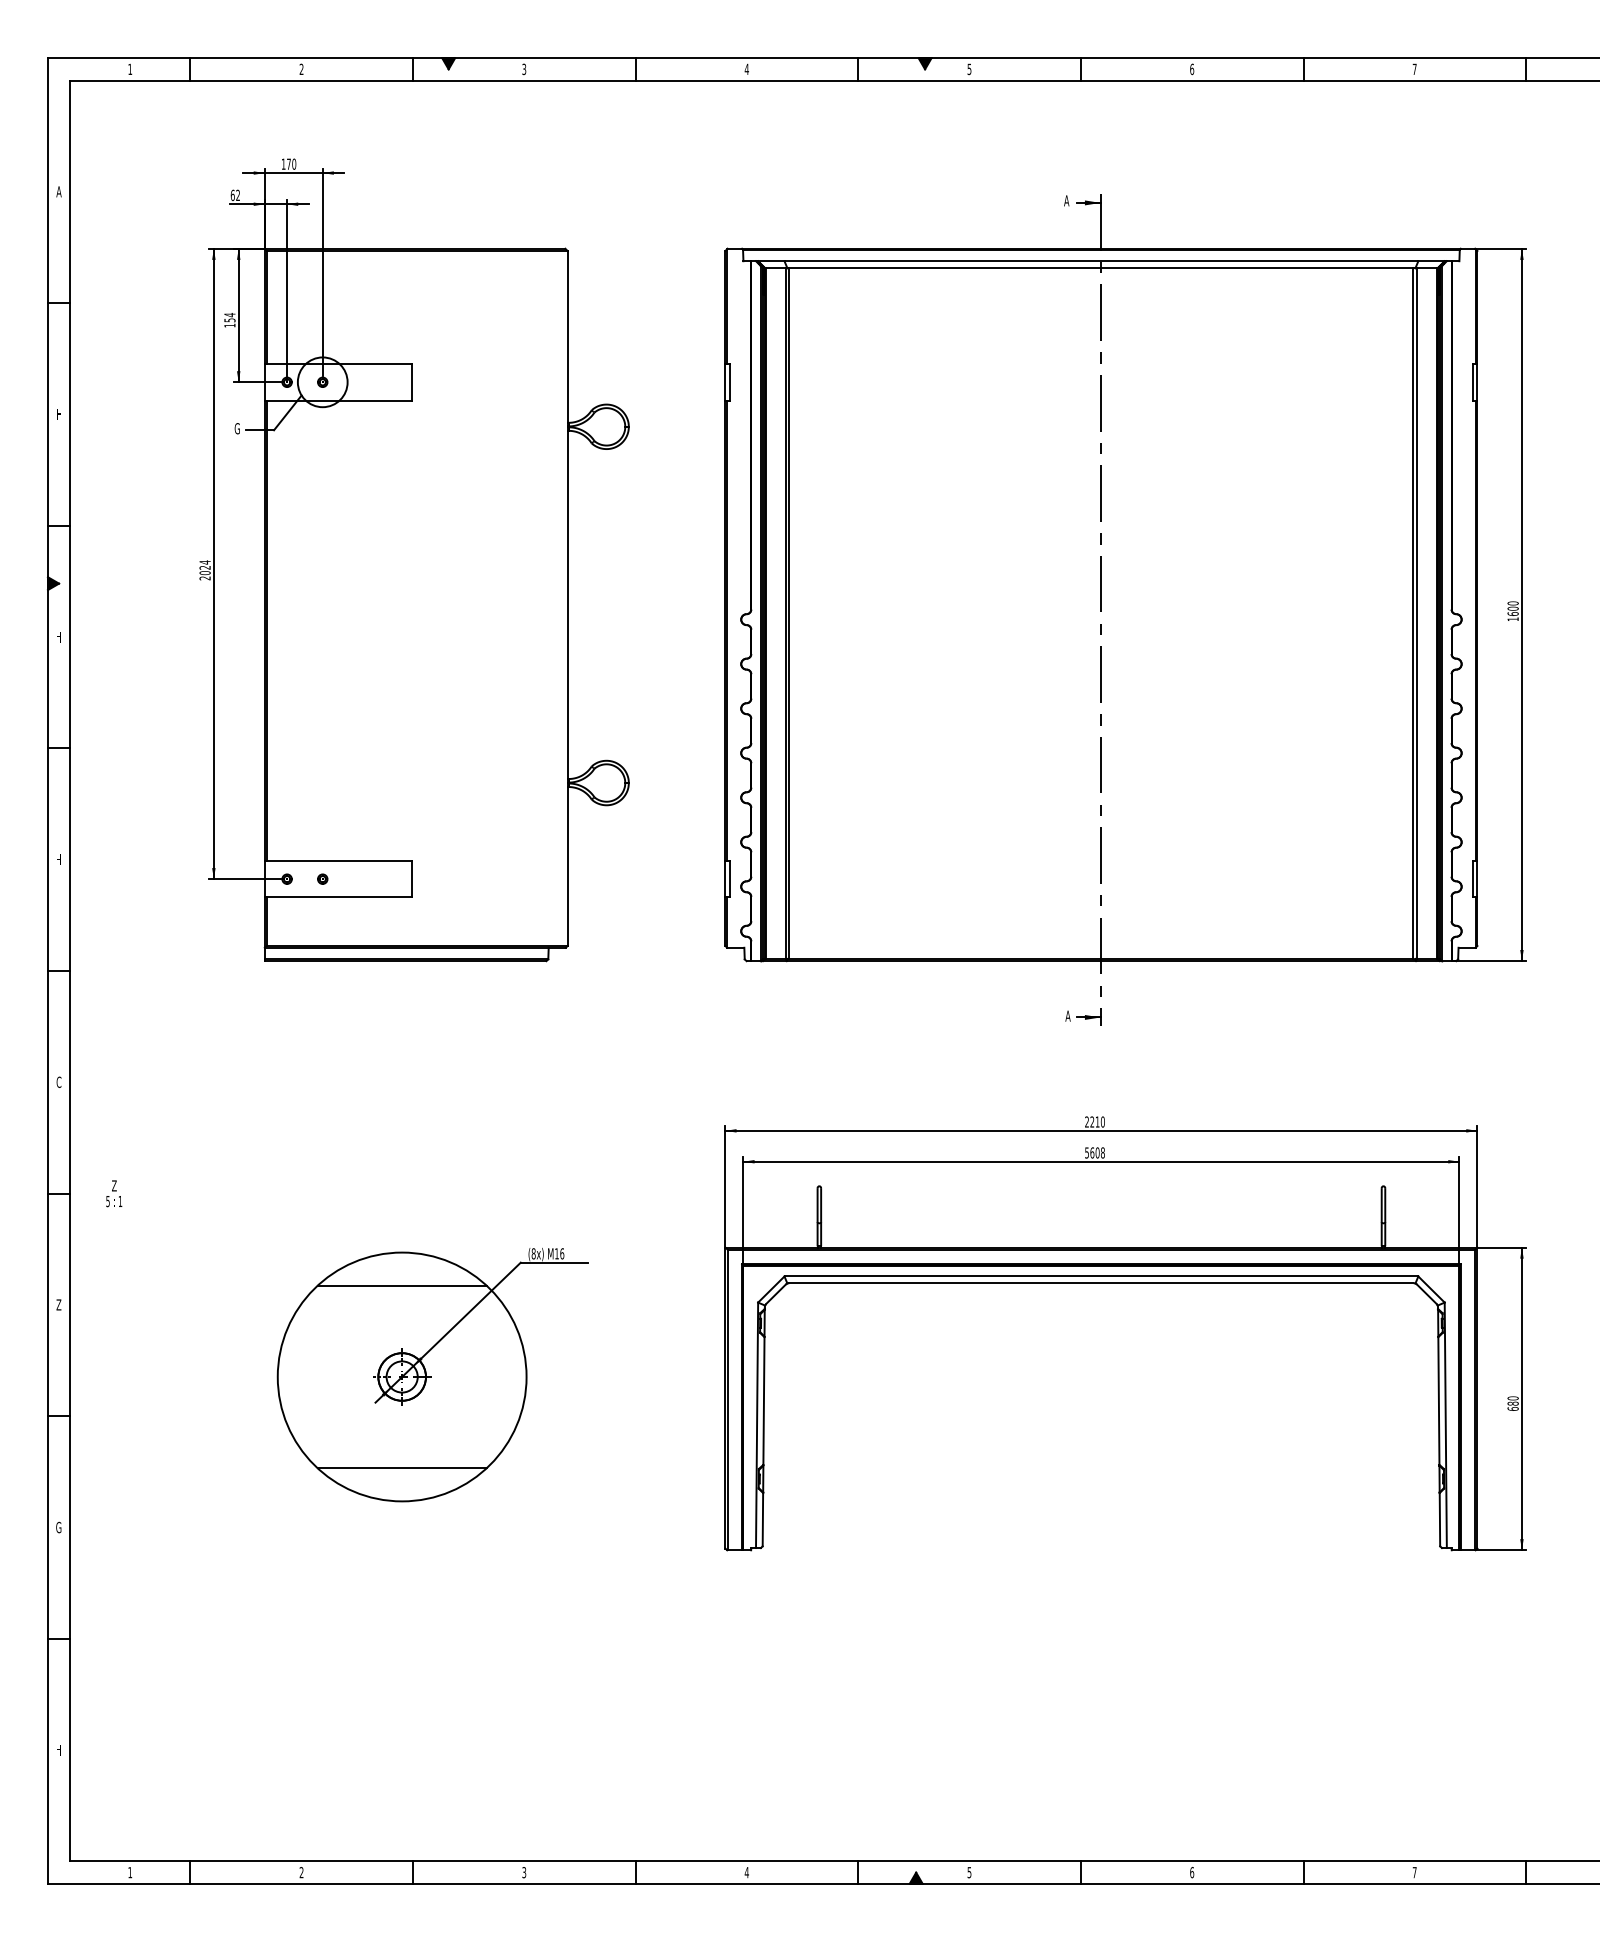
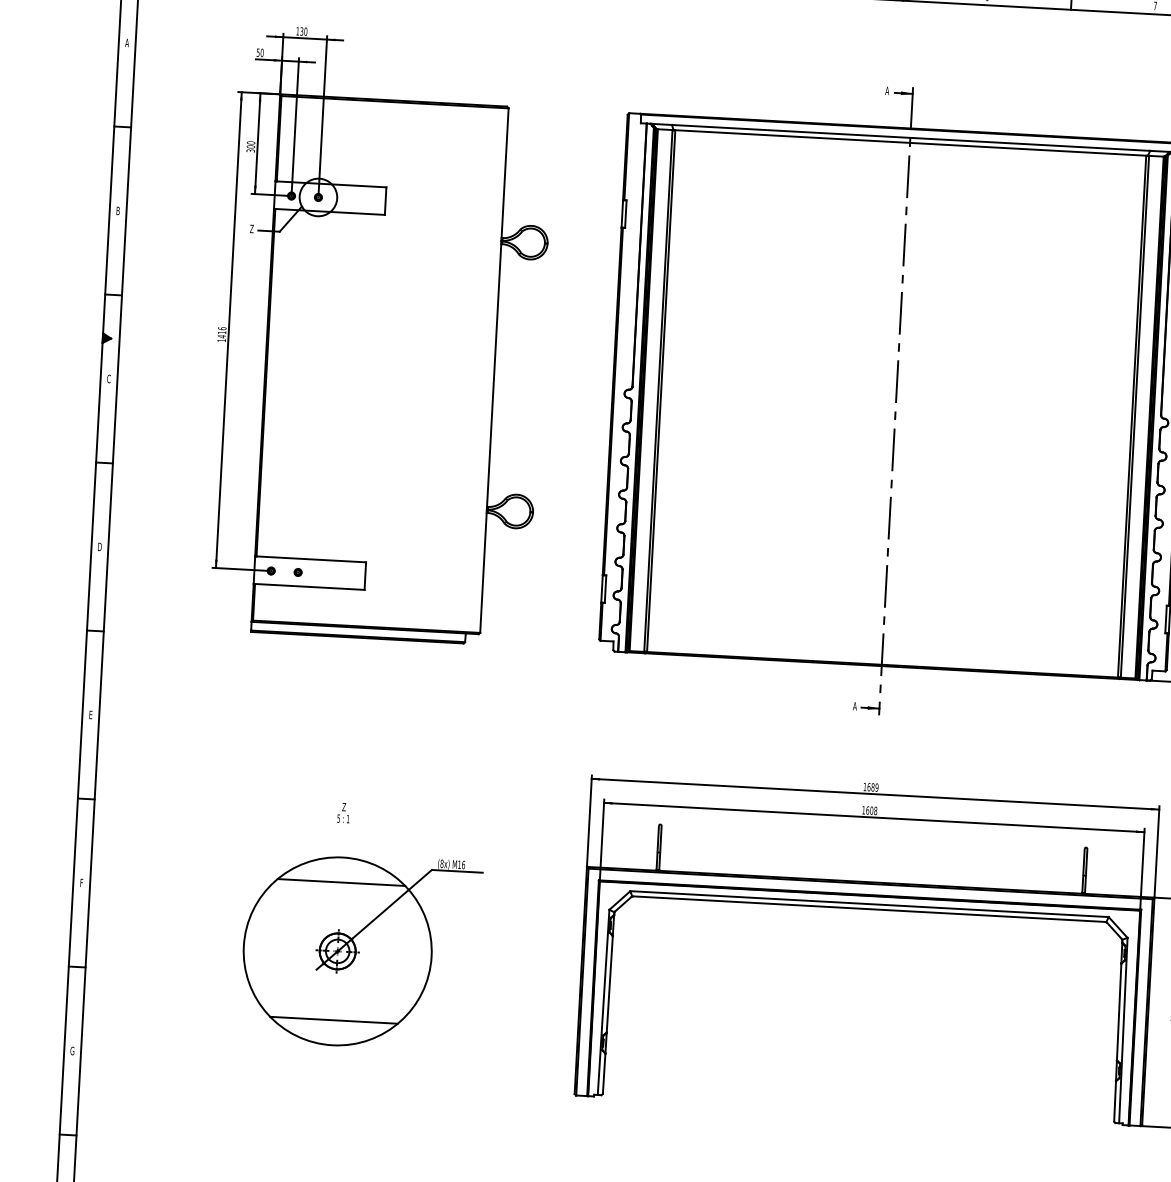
text: (288, 163) -> (301, 30), 170 -> 130
text: (235, 195) -> (260, 52), 62 -> 50
text: (229, 320) -> (250, 147), 154 -> 300
text: (59, 414) -> (118, 211), H -> B
text: (236, 428) -> (251, 228), G -> Z
text: (204, 570) -> (221, 334), 2024 -> 1416
text: (58, 636) -> (108, 378), H -> C
text: (58, 859) -> (99, 546), H -> D
text: (58, 1081) -> (90, 714), C -> E
text: (1094, 1121) -> (870, 786), 2210 -> 1689
text: (1086, 1152) -> (863, 809), 5608 -> 1608
text: (114, 1193) -> (343, 812), moved
text: (58, 1304) -> (81, 882), Z -> F

